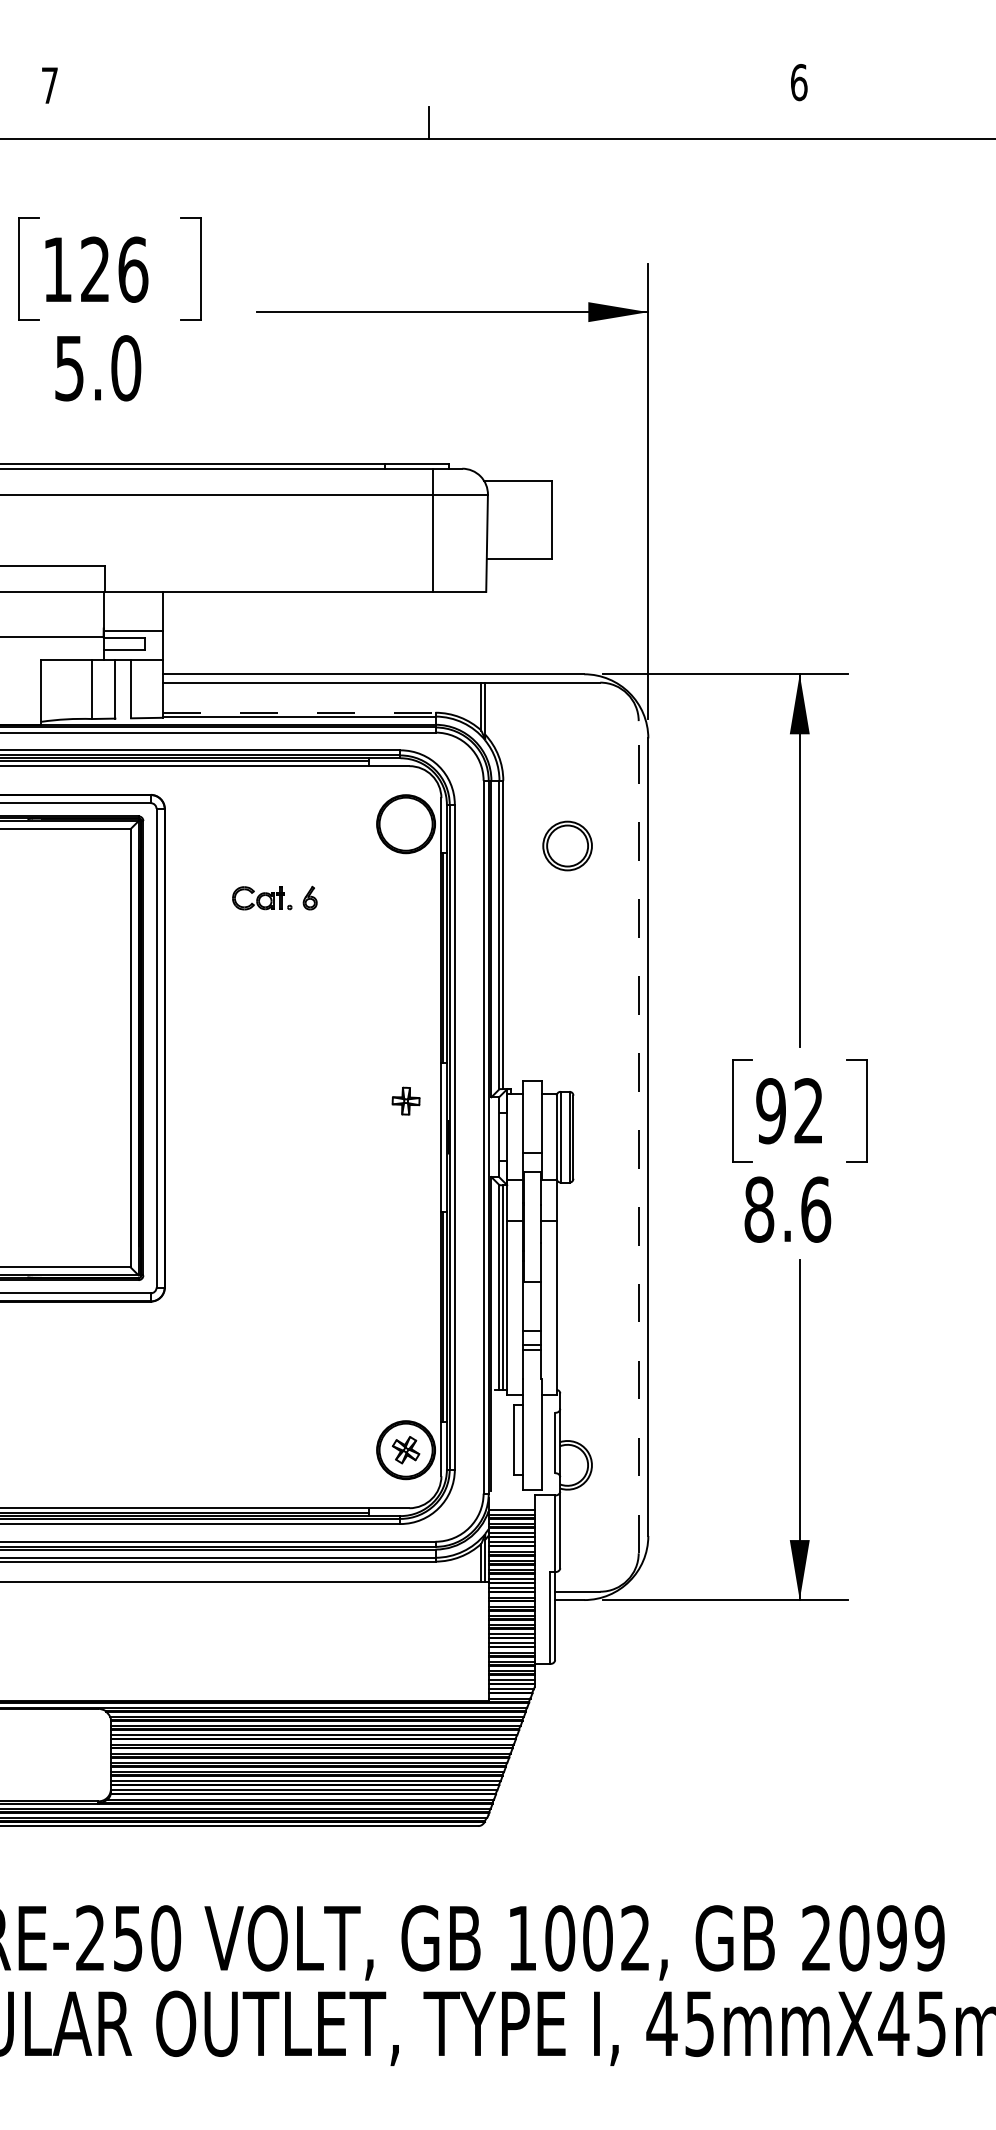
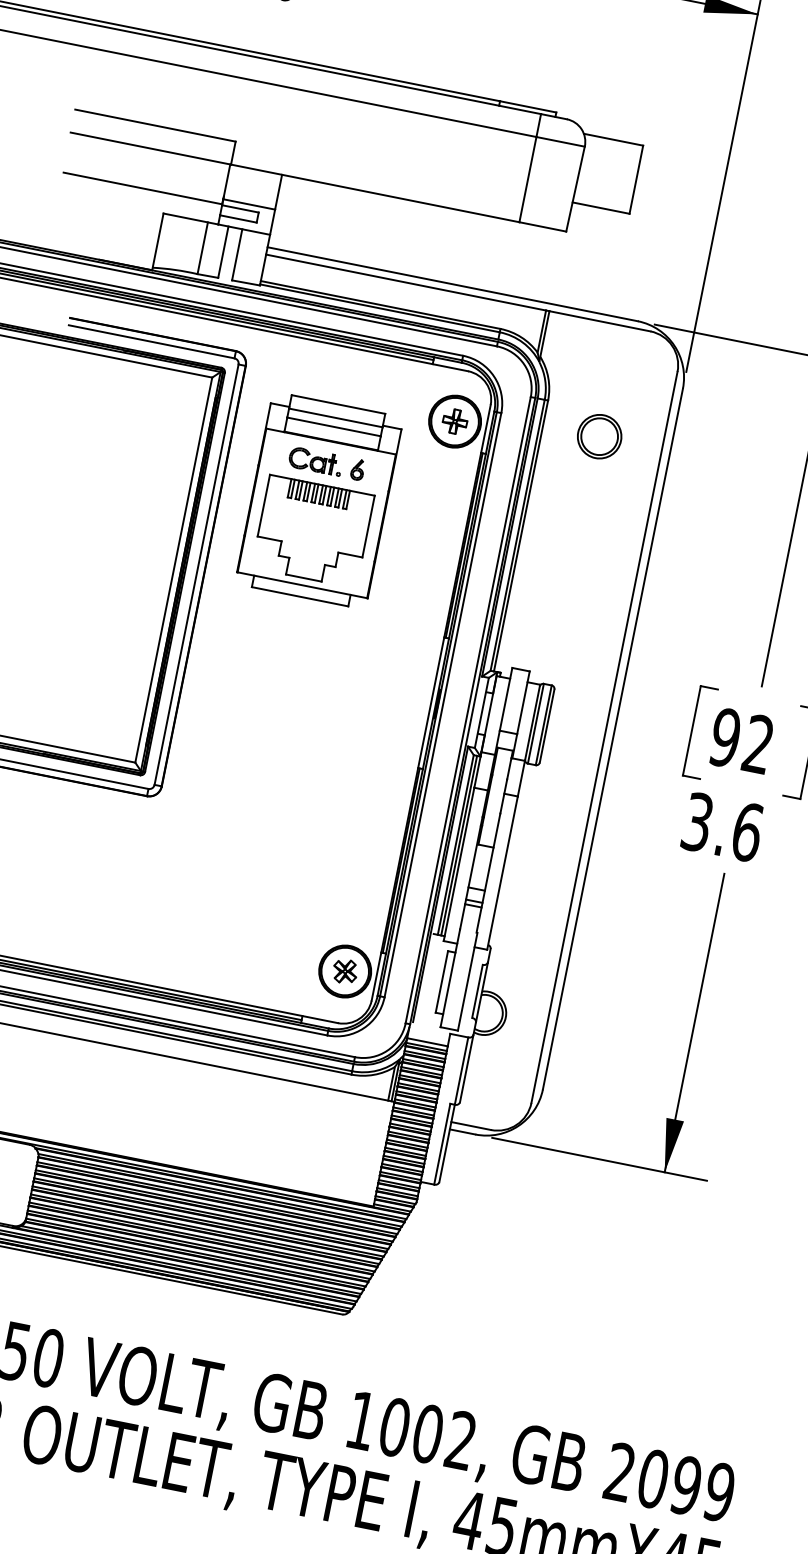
line: (299, 712) -> (381, 304), dashed -> solid
part: (567, 845) -> (599, 436), moved
part: (274, 940) -> (319, 500), added
part: (405, 1100) -> (454, 420), moved
line: (638, 1136) -> (604, 736), dashed -> solid
text: (759, 1209) -> (697, 822), 8.6 -> 3.6

